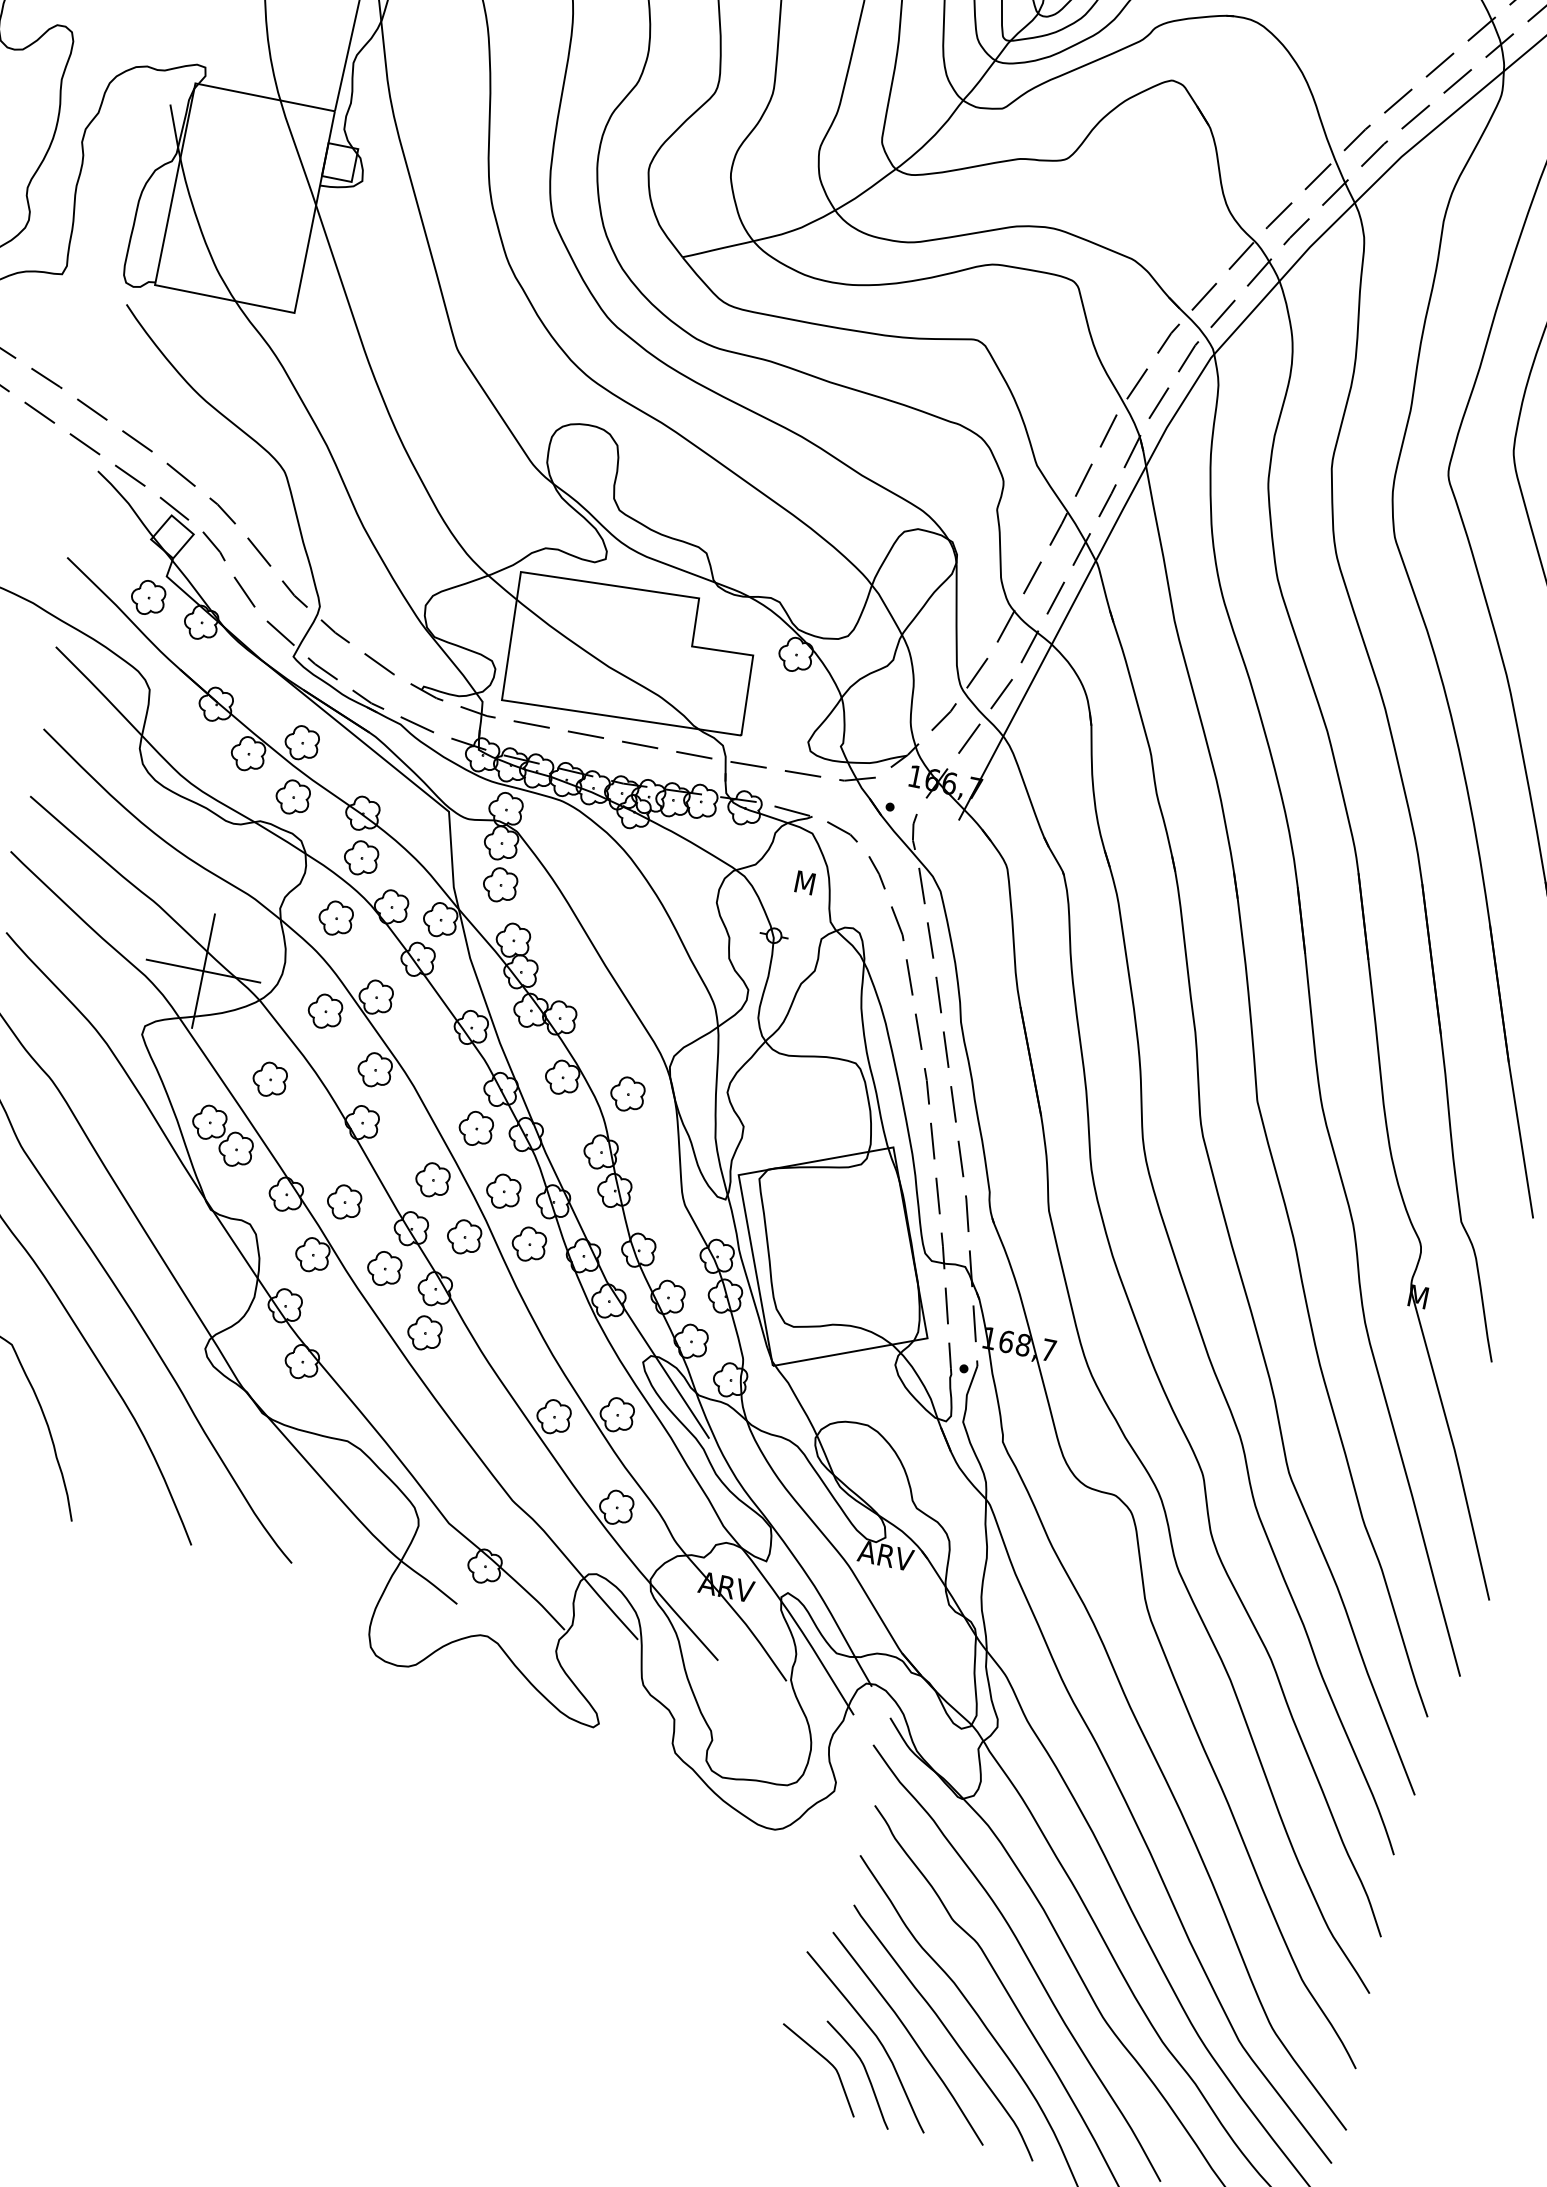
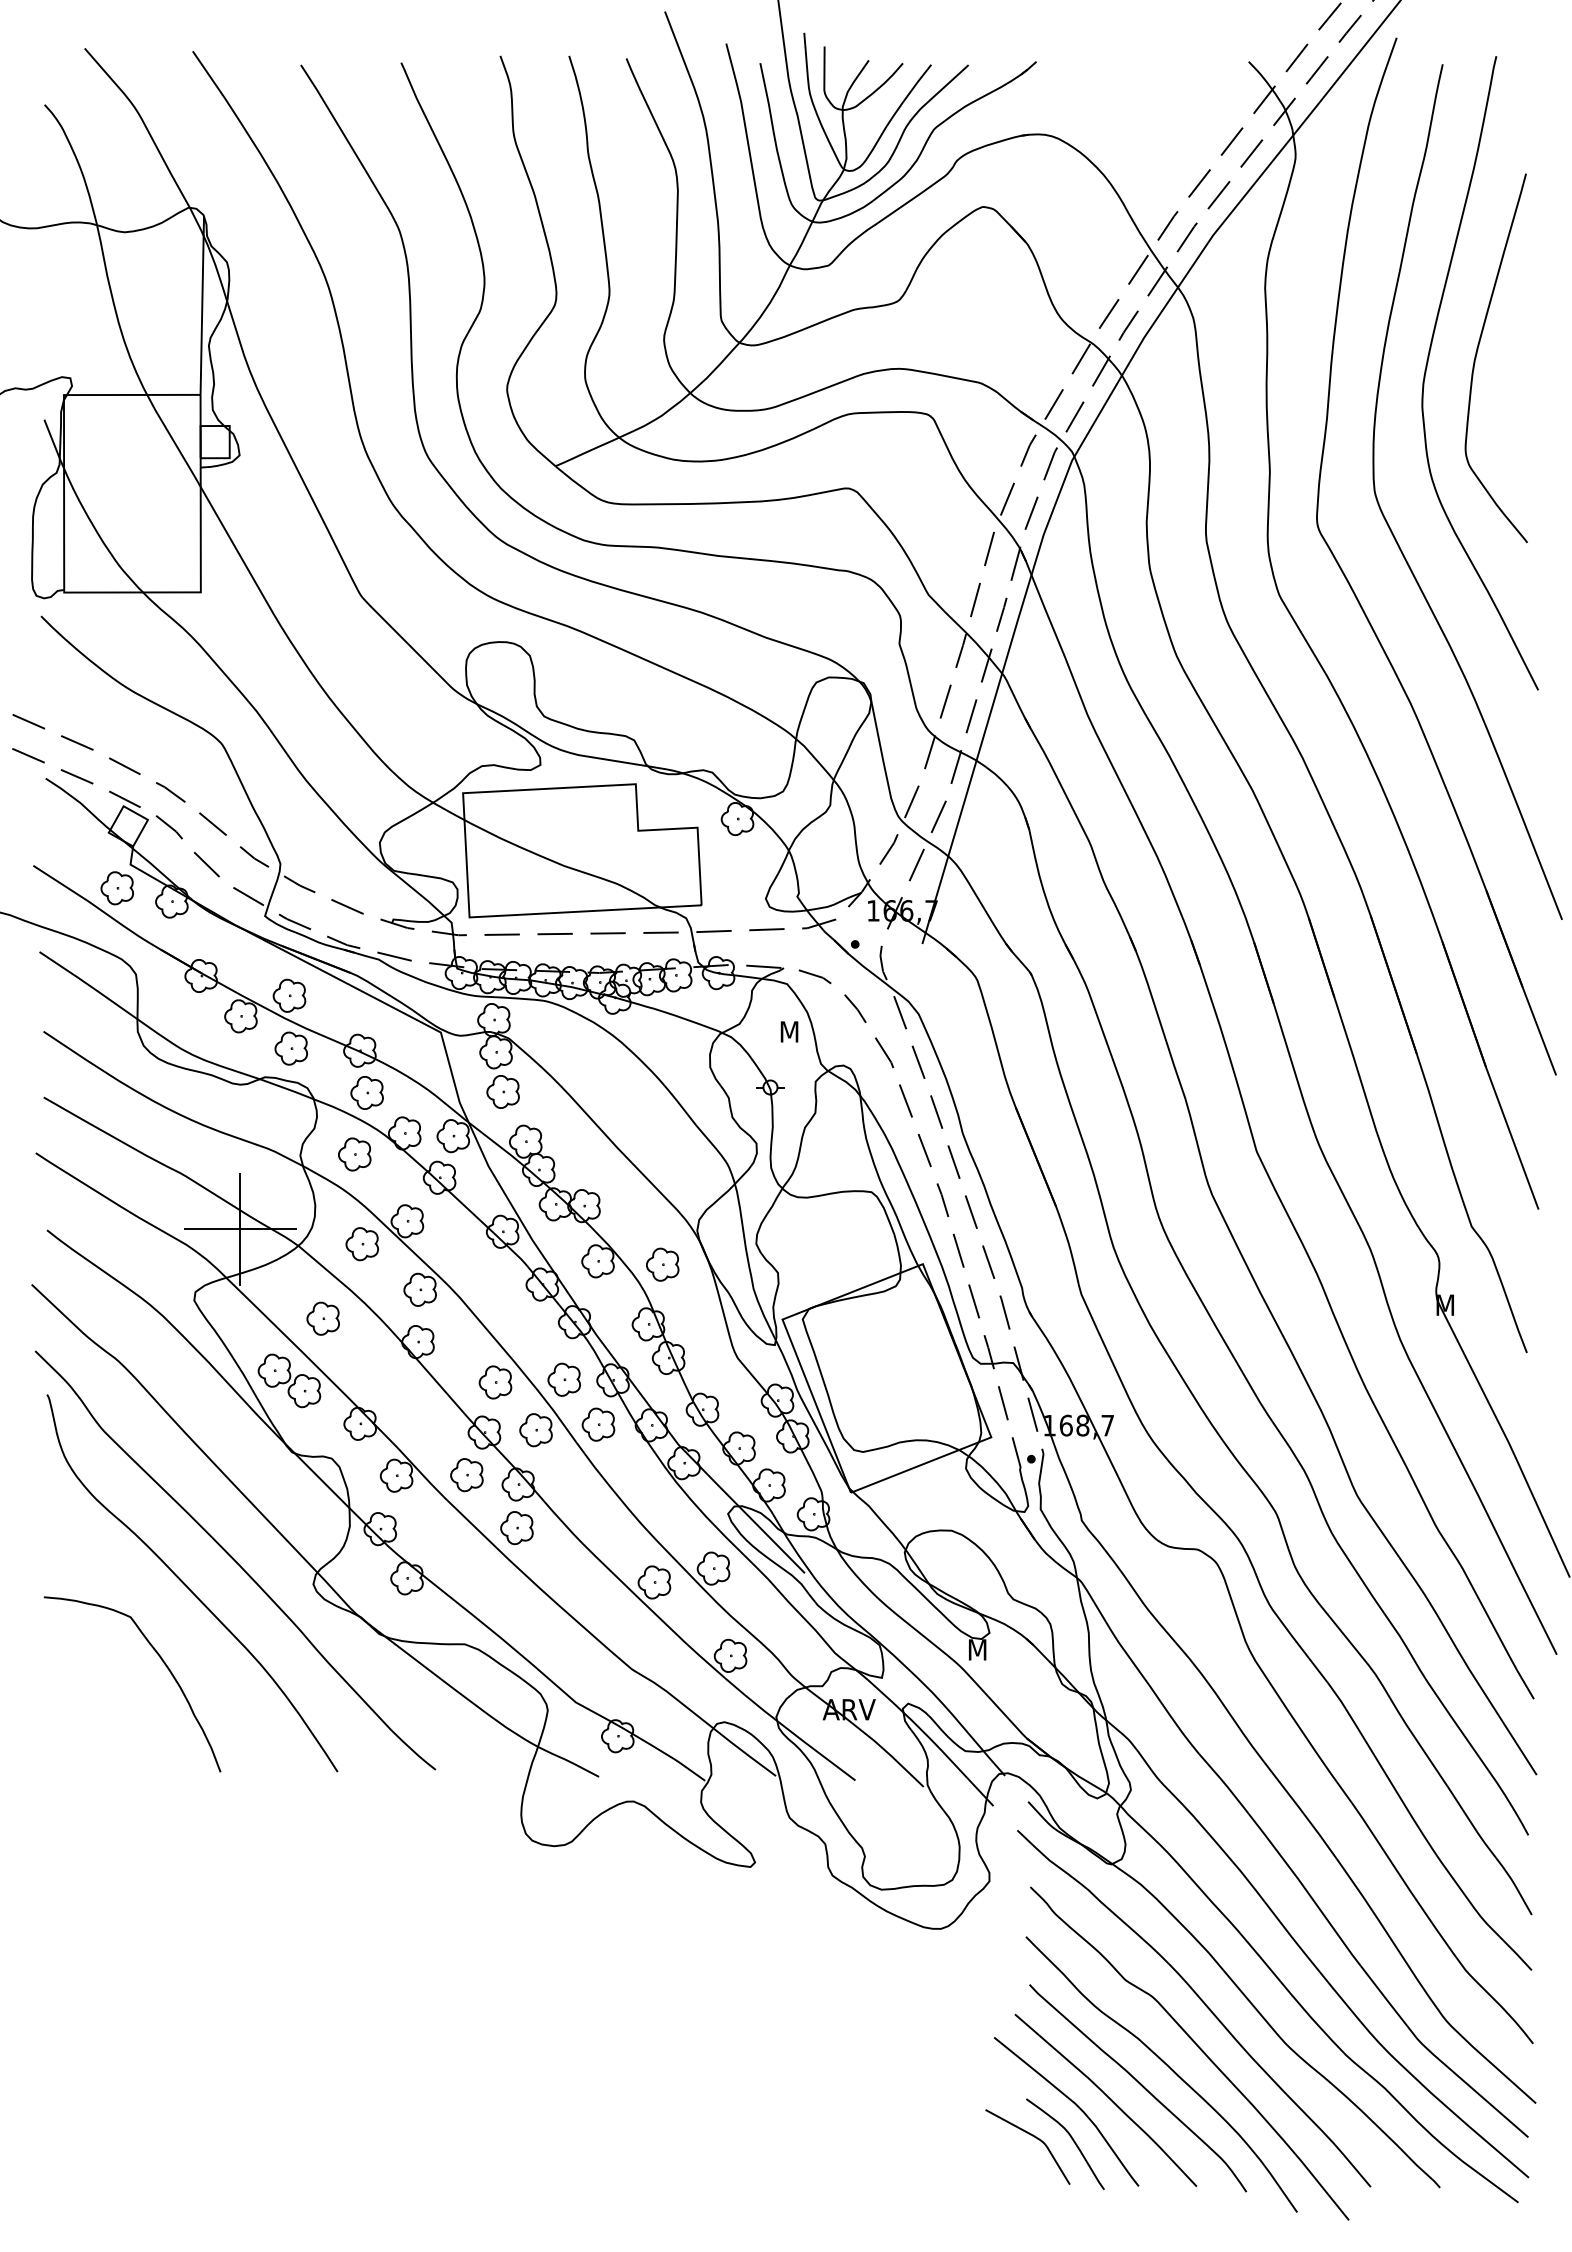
part: (476, 1128) -> (526, 1325), removed
part: (344, 1202) -> (416, 1420), removed
text: (885, 1555) -> (992, 1649), ARV -> M

